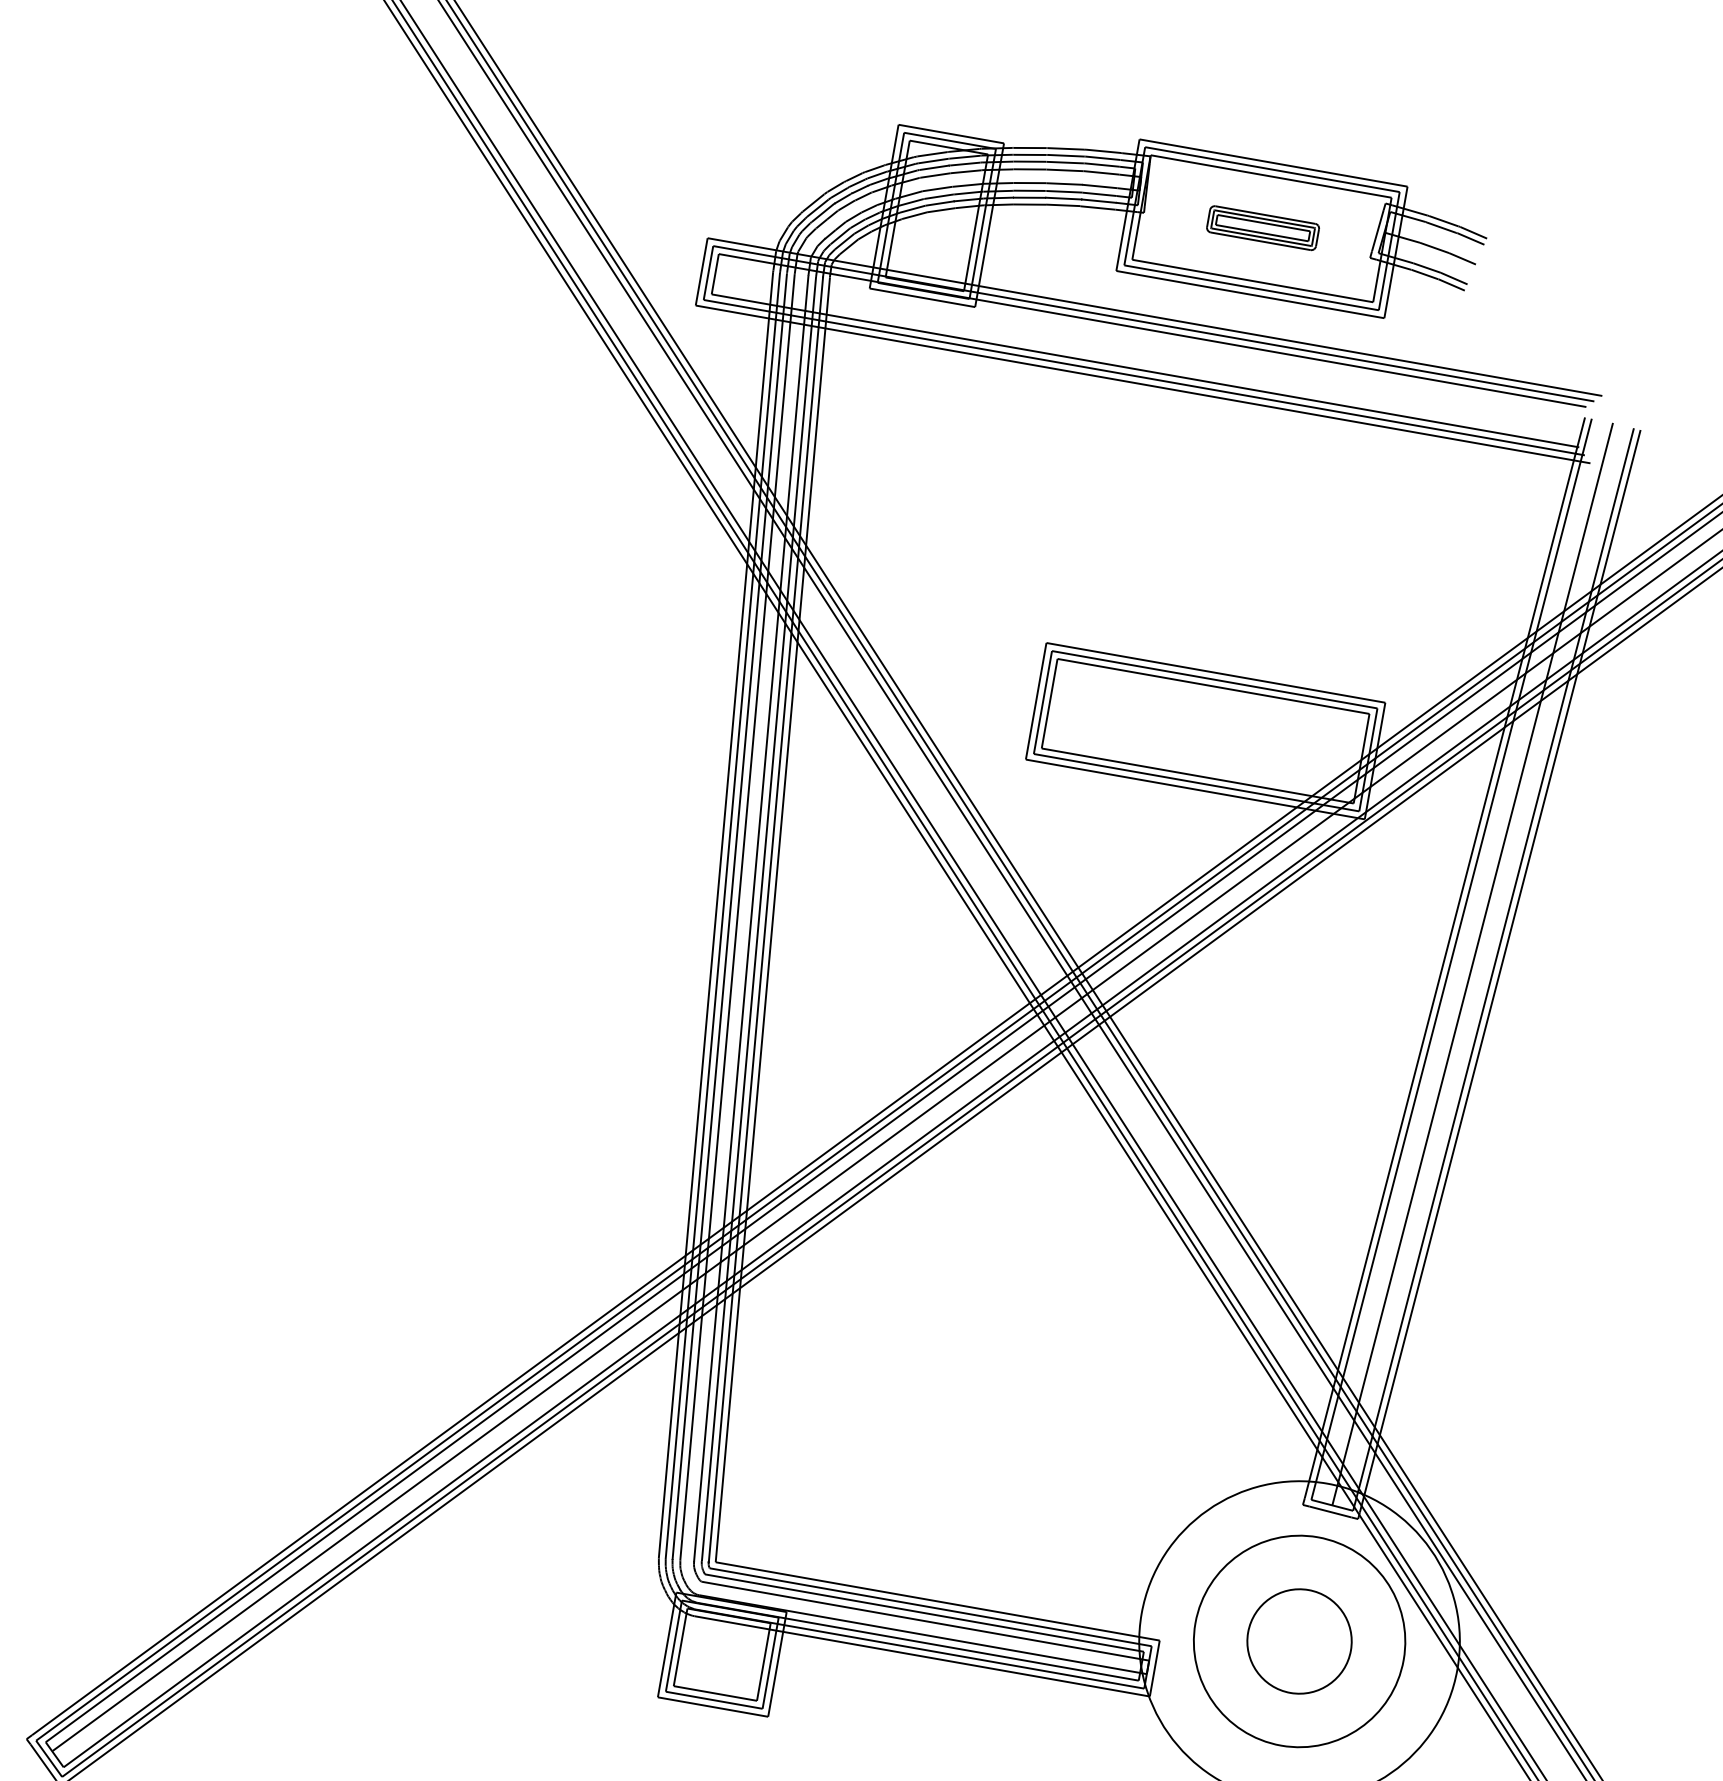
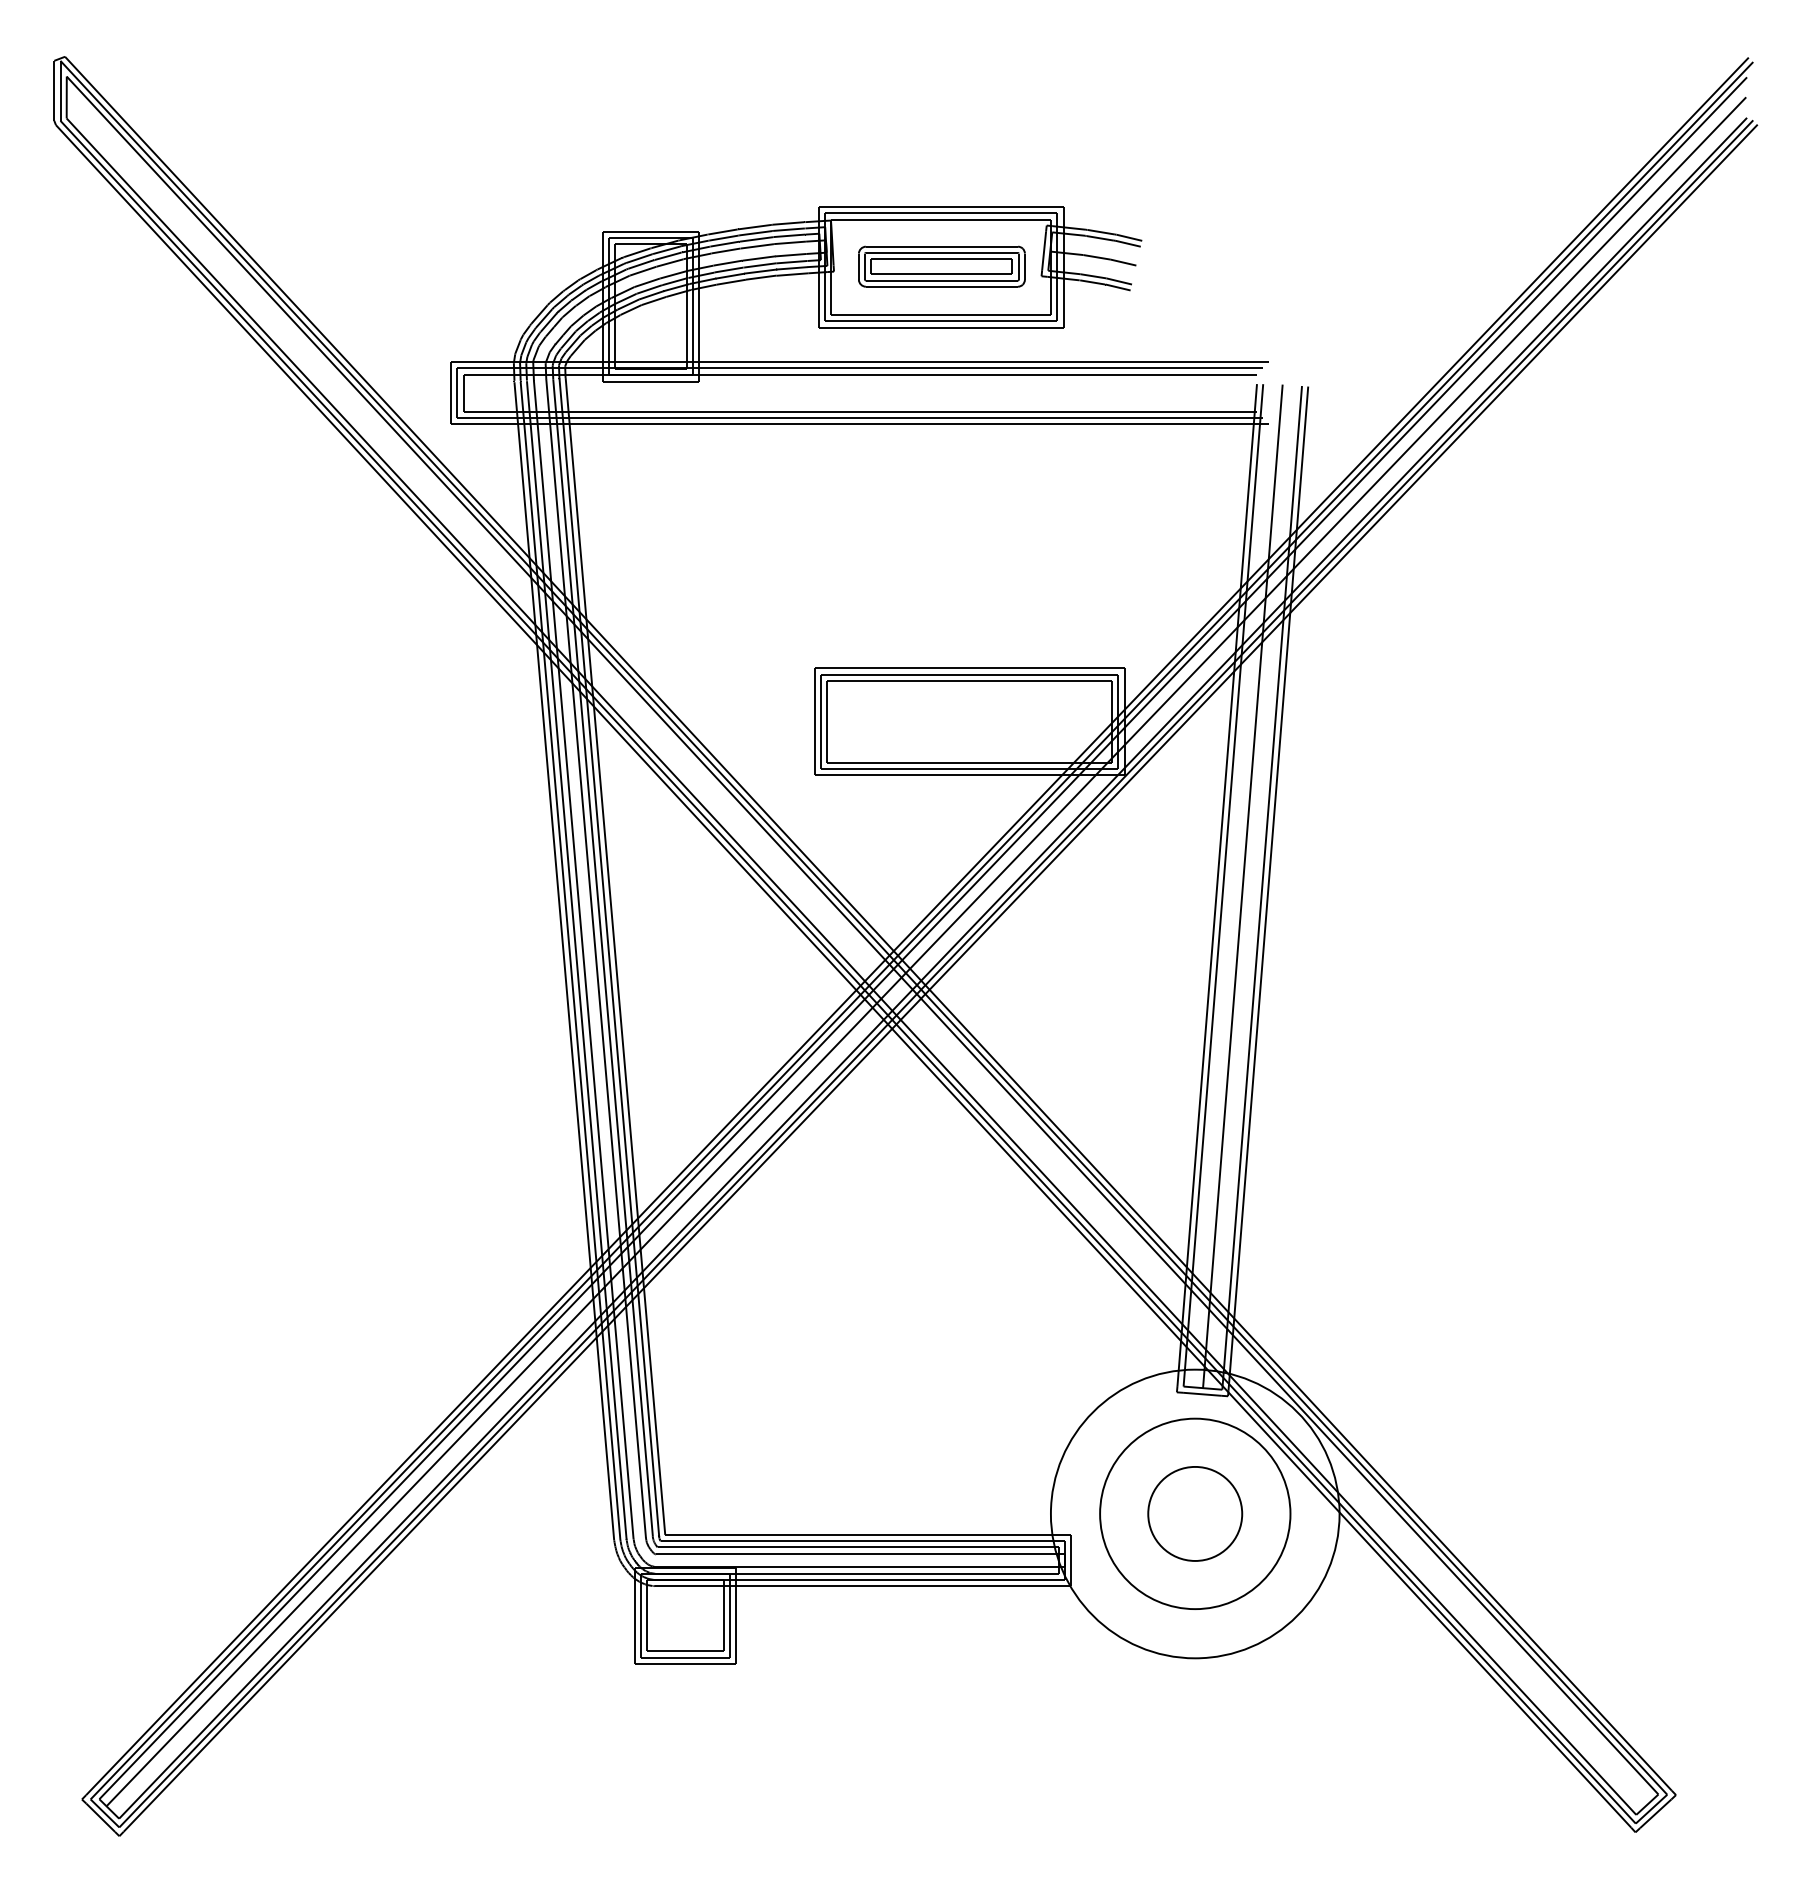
part: (1262, 227) -> (941, 266), size x1.67

